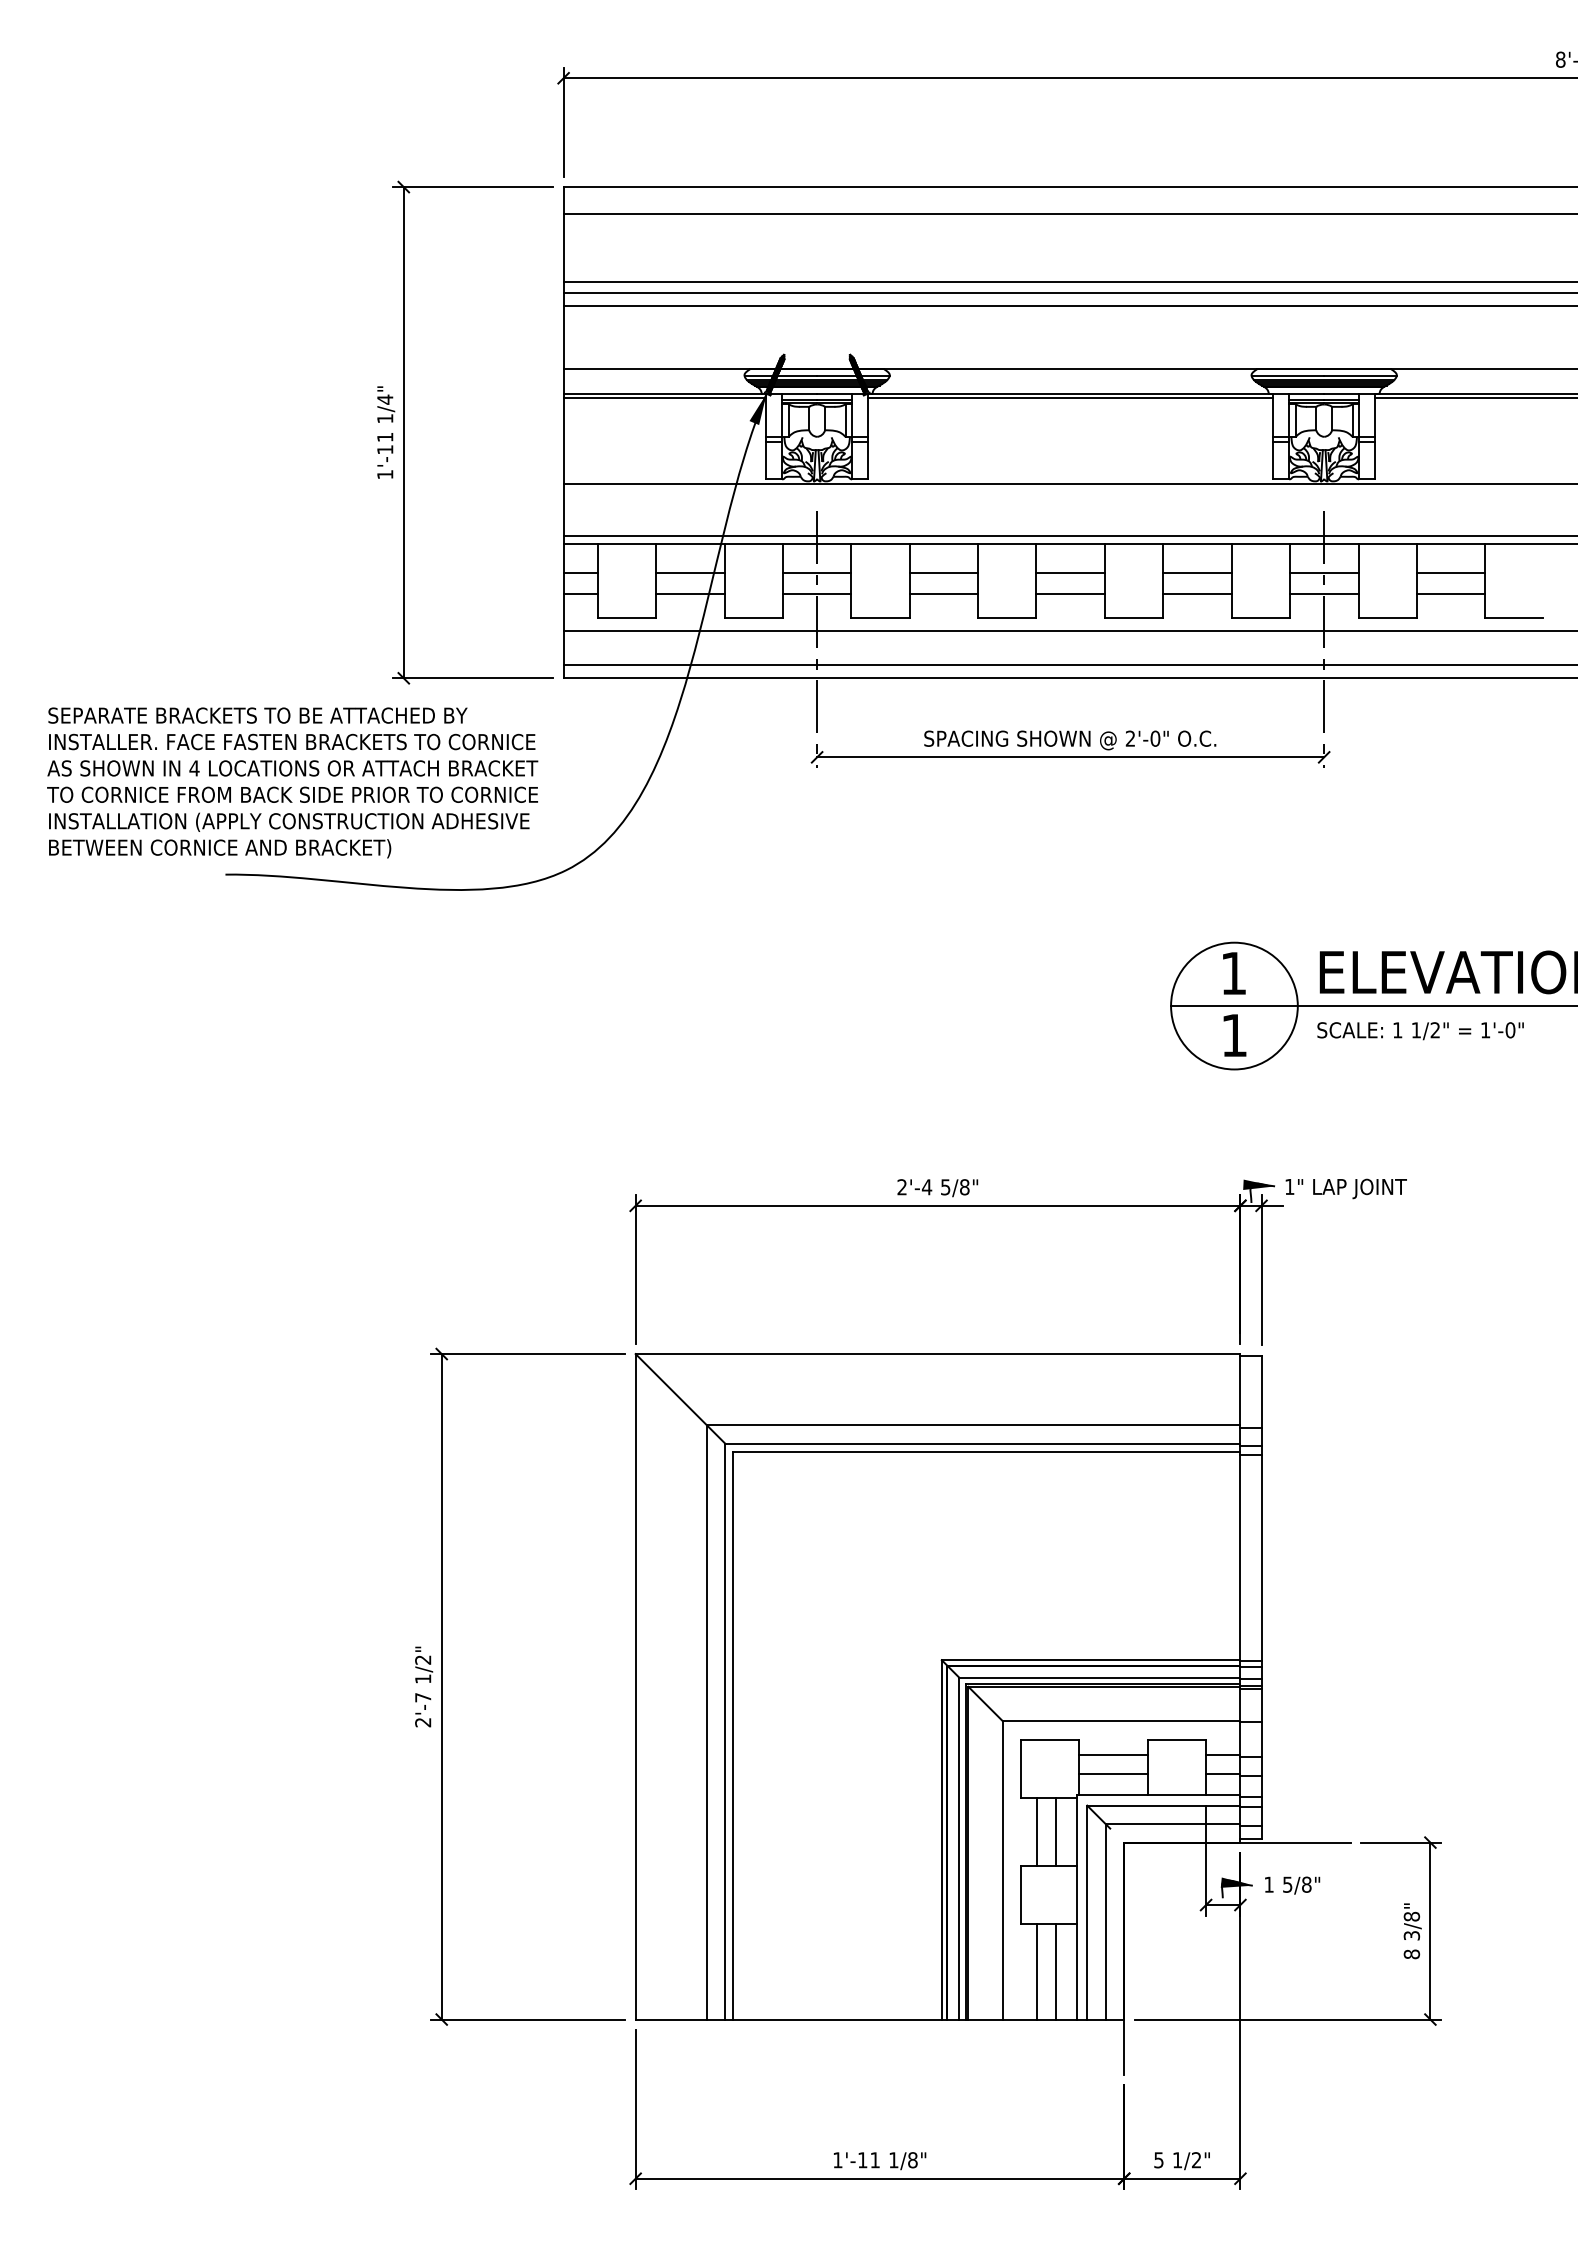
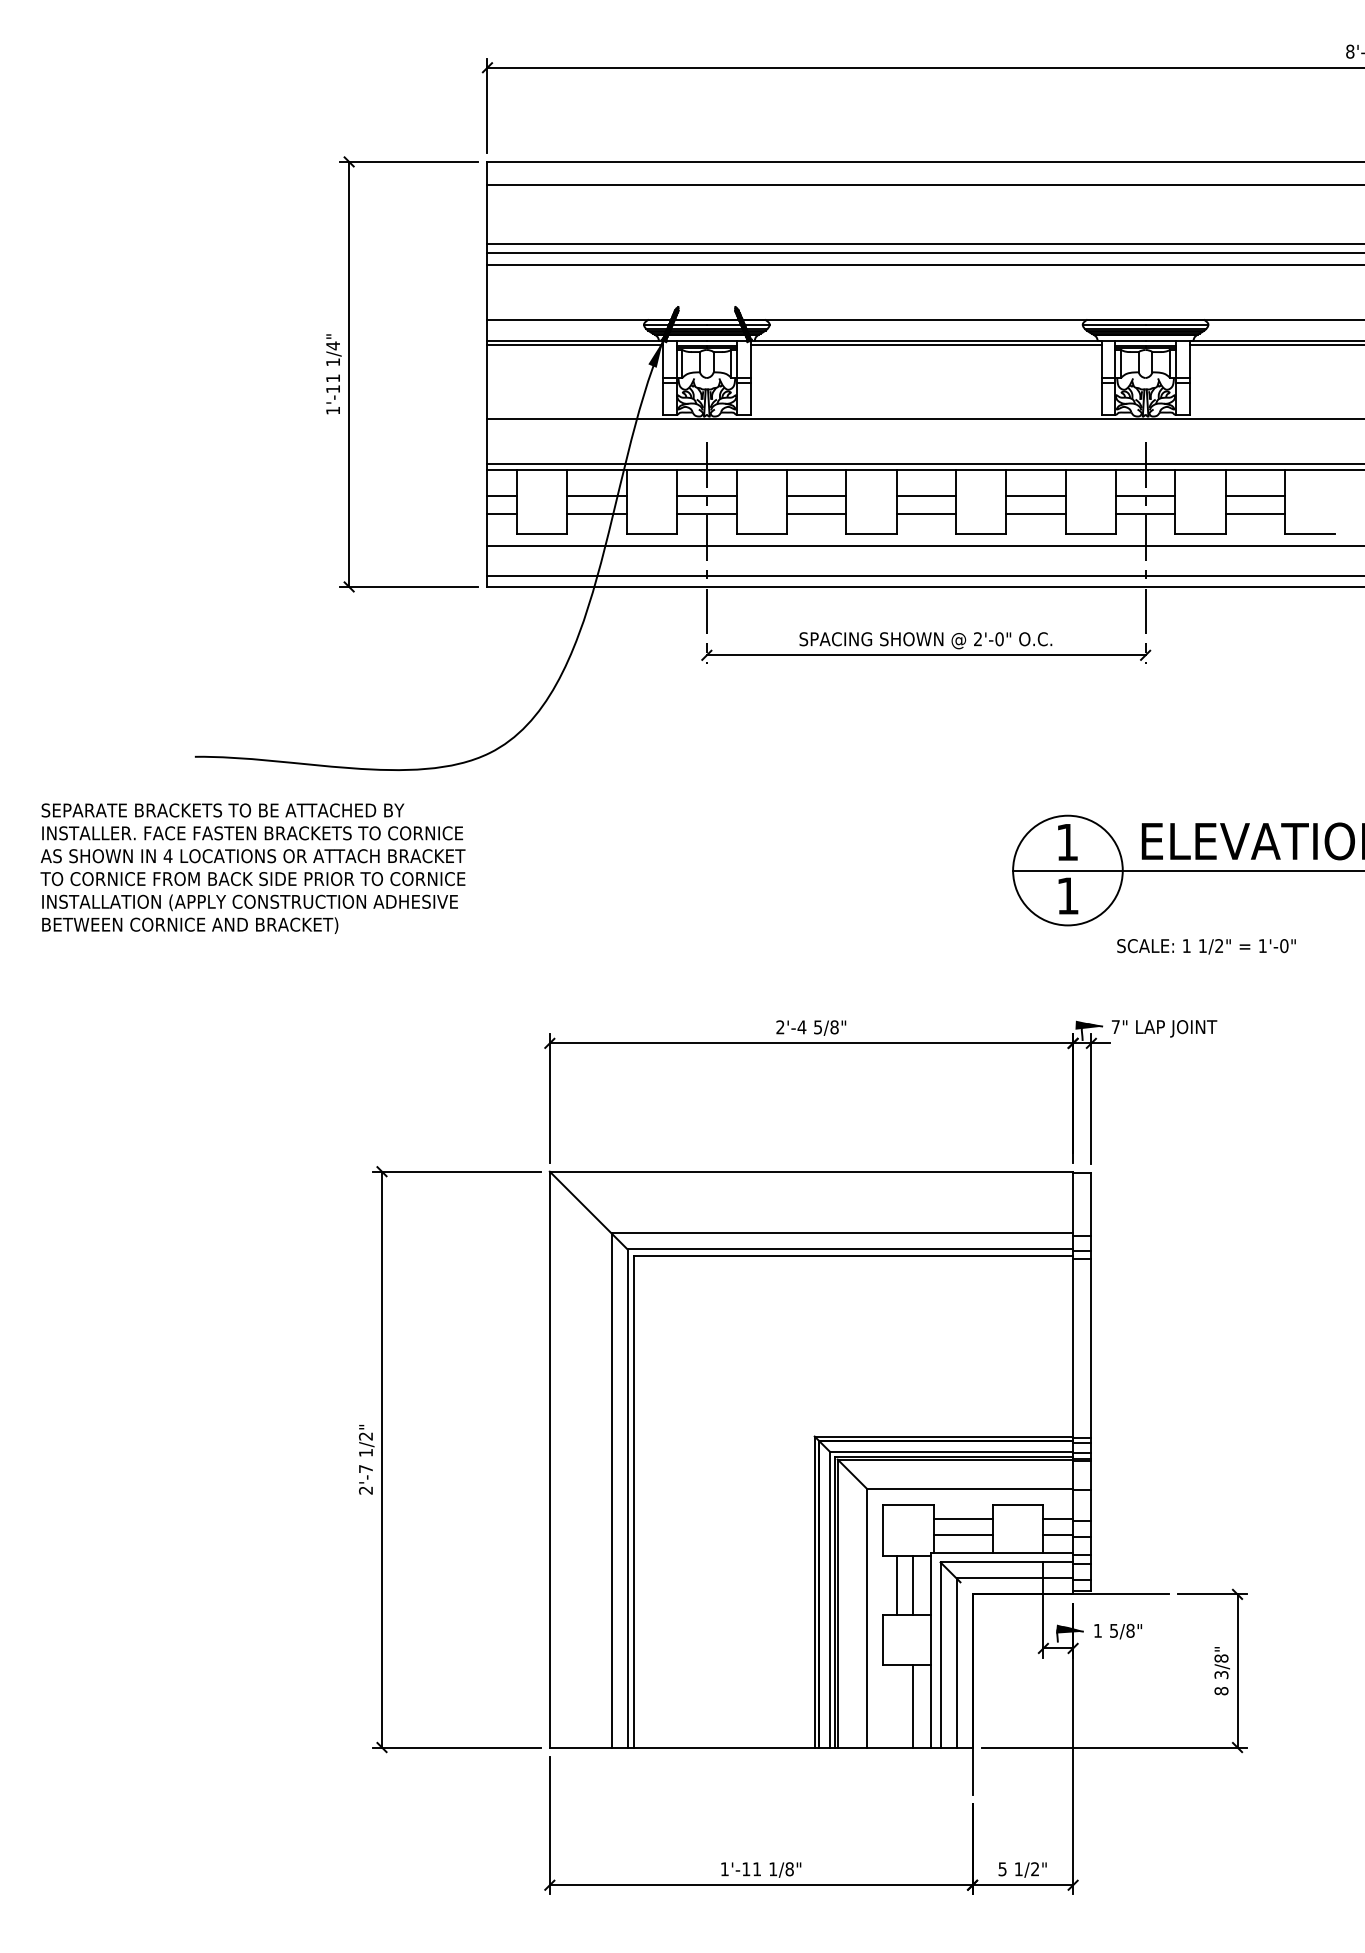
text: (292, 782) -> (252, 868), moved
text: (1420, 1031) -> (1206, 947), moved
text: (1289, 1186) -> (1115, 1026), 1" -> 7"
line: (1037, 1971) -> (897, 1705), removed

